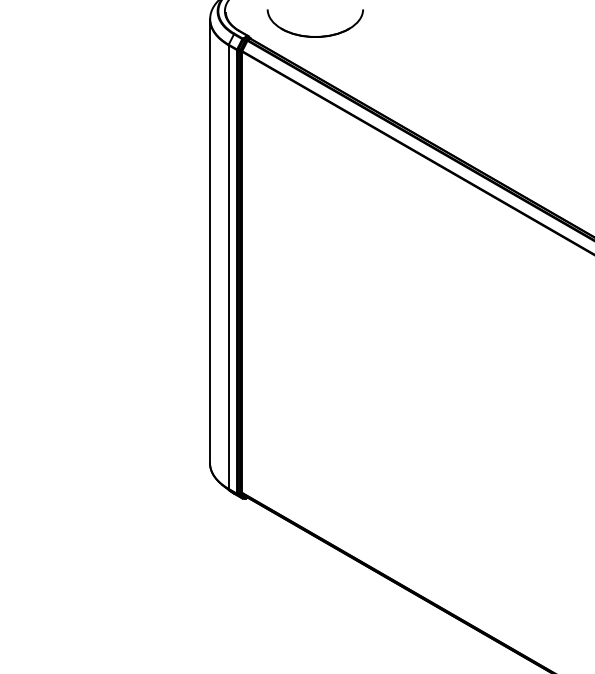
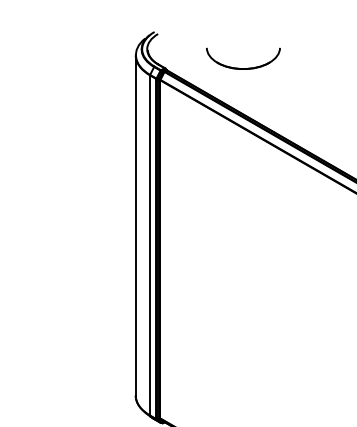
part: (310, 35) -> (239, 67), moved

